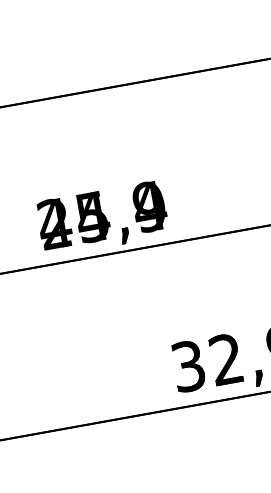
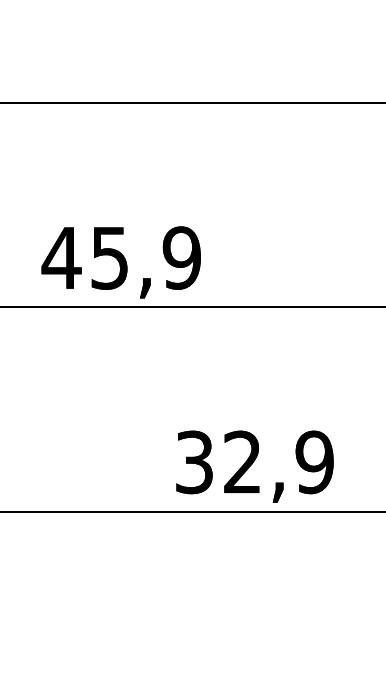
text: (101, 214) -> (121, 257), 24,4 -> 45,9

